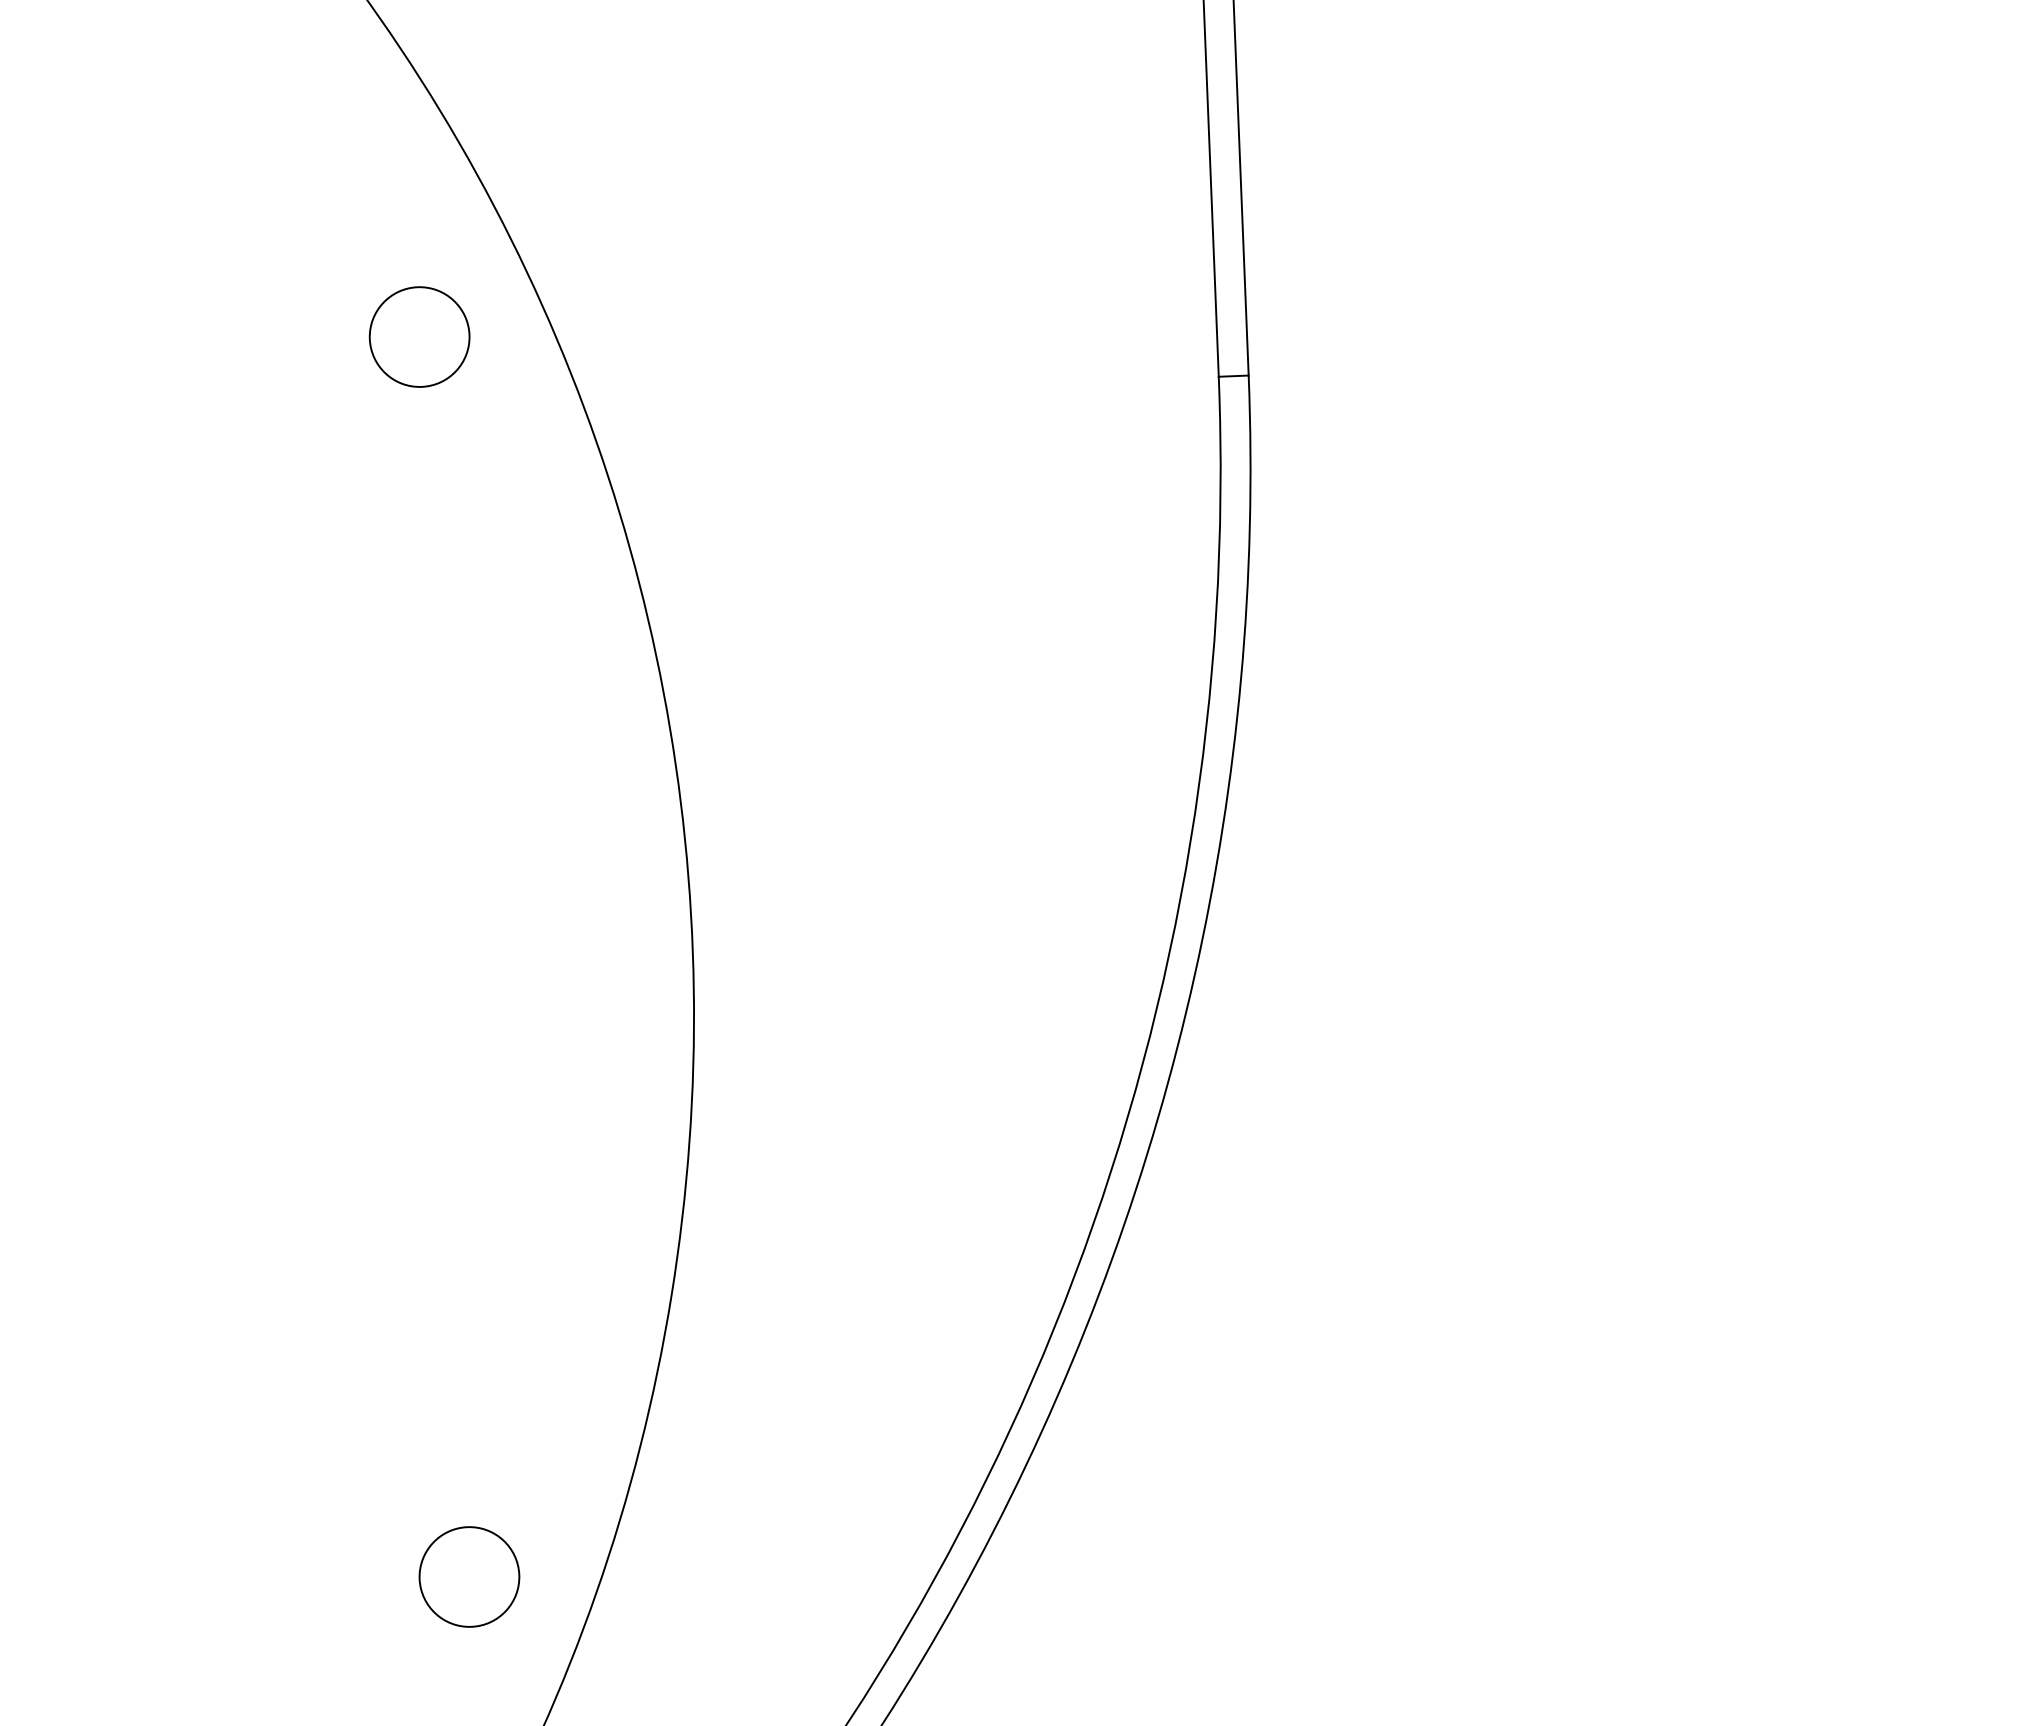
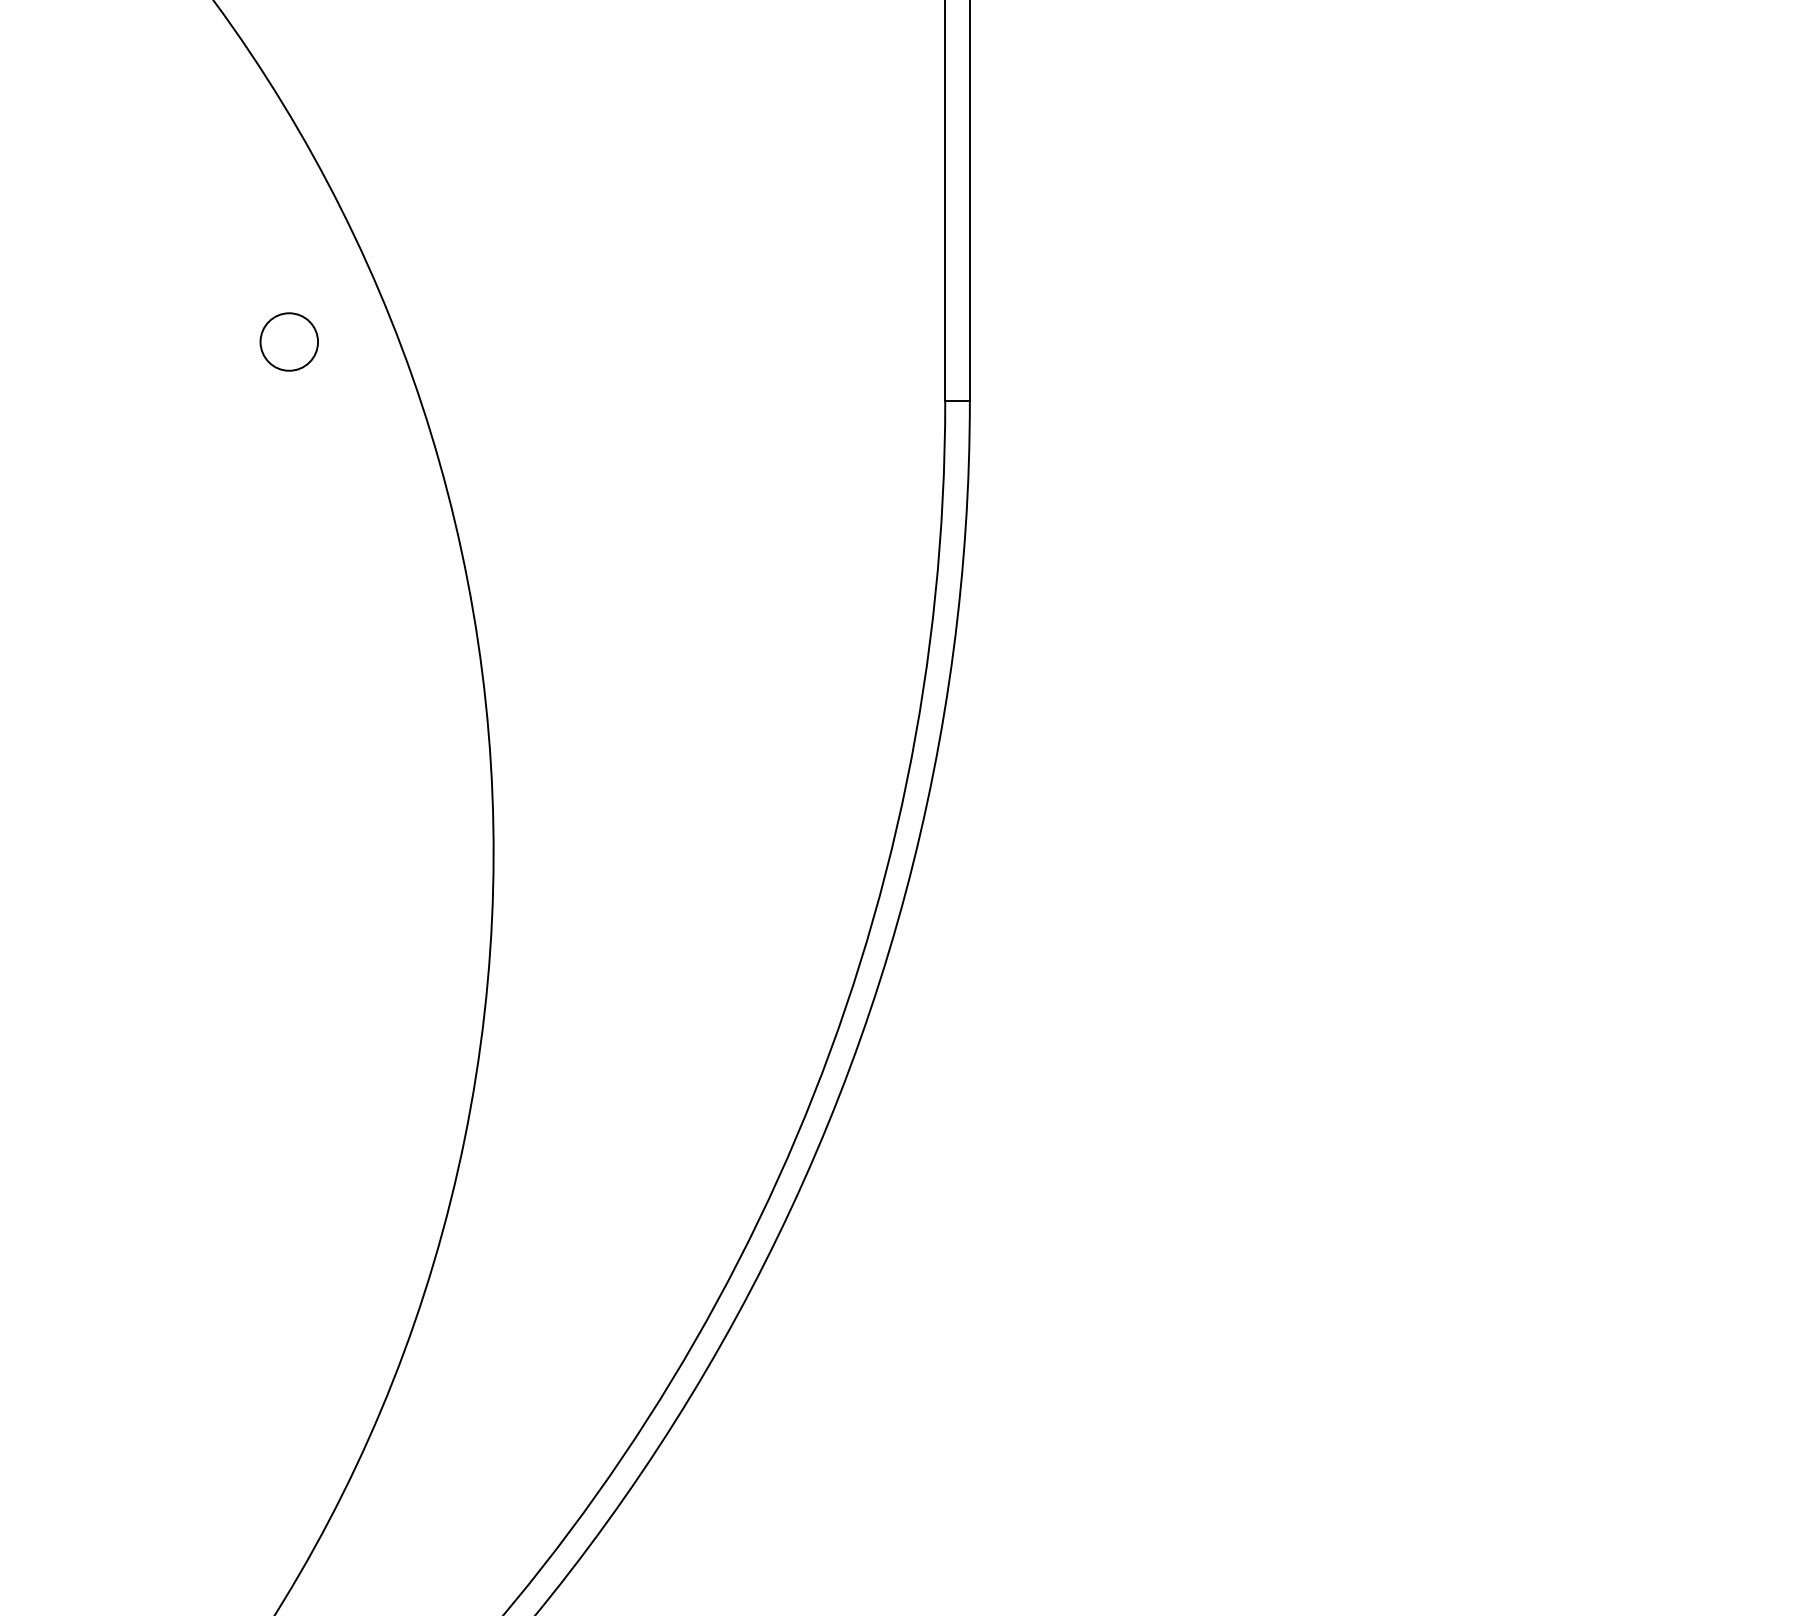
circle: (419, 336) -> (289, 341), size x0.7
circle: (469, 1576) -> (289, 1363), removed

